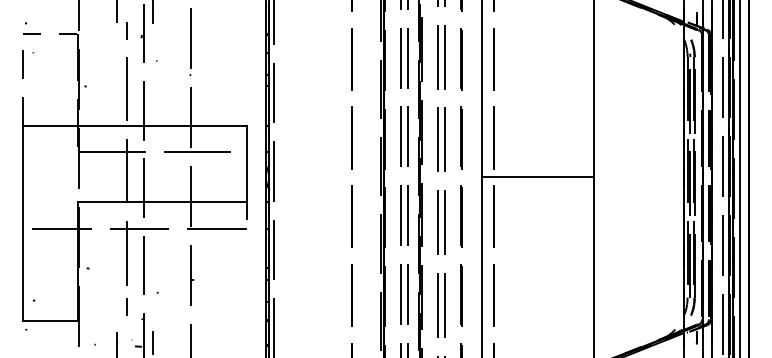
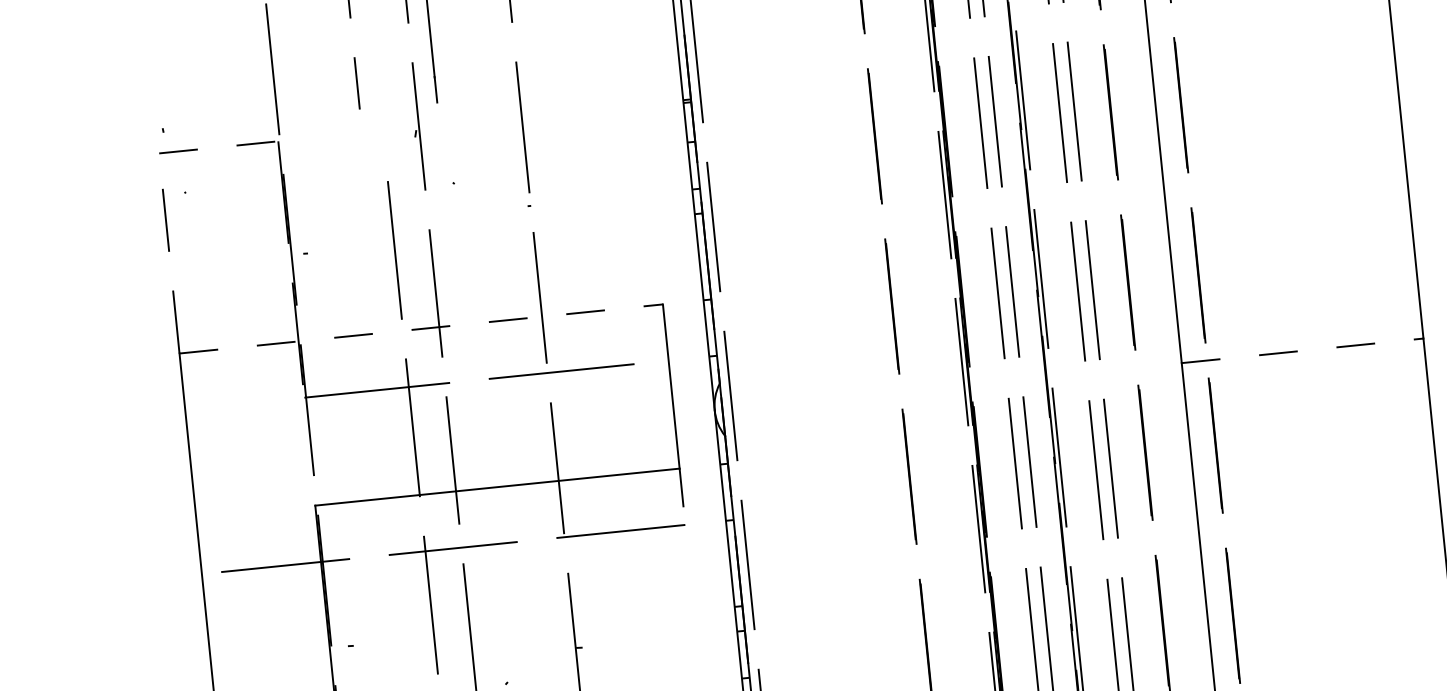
line: (126, 30) -> (381, 123), removed
line: (135, 126) -> (422, 329), solid -> dashed
line: (538, 177) -> (1303, 350), solid -> dashed

